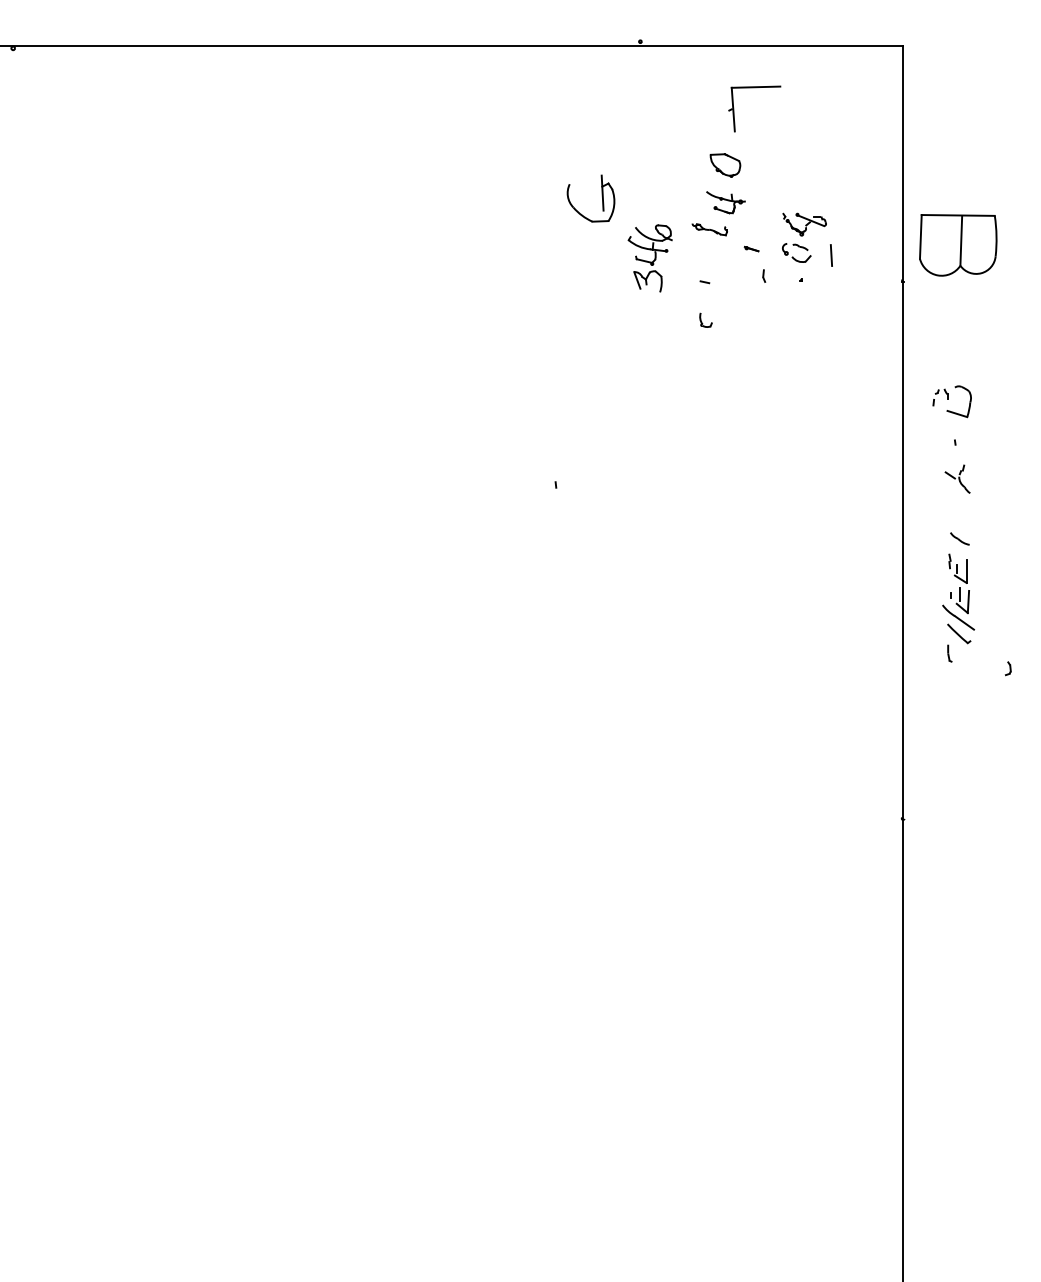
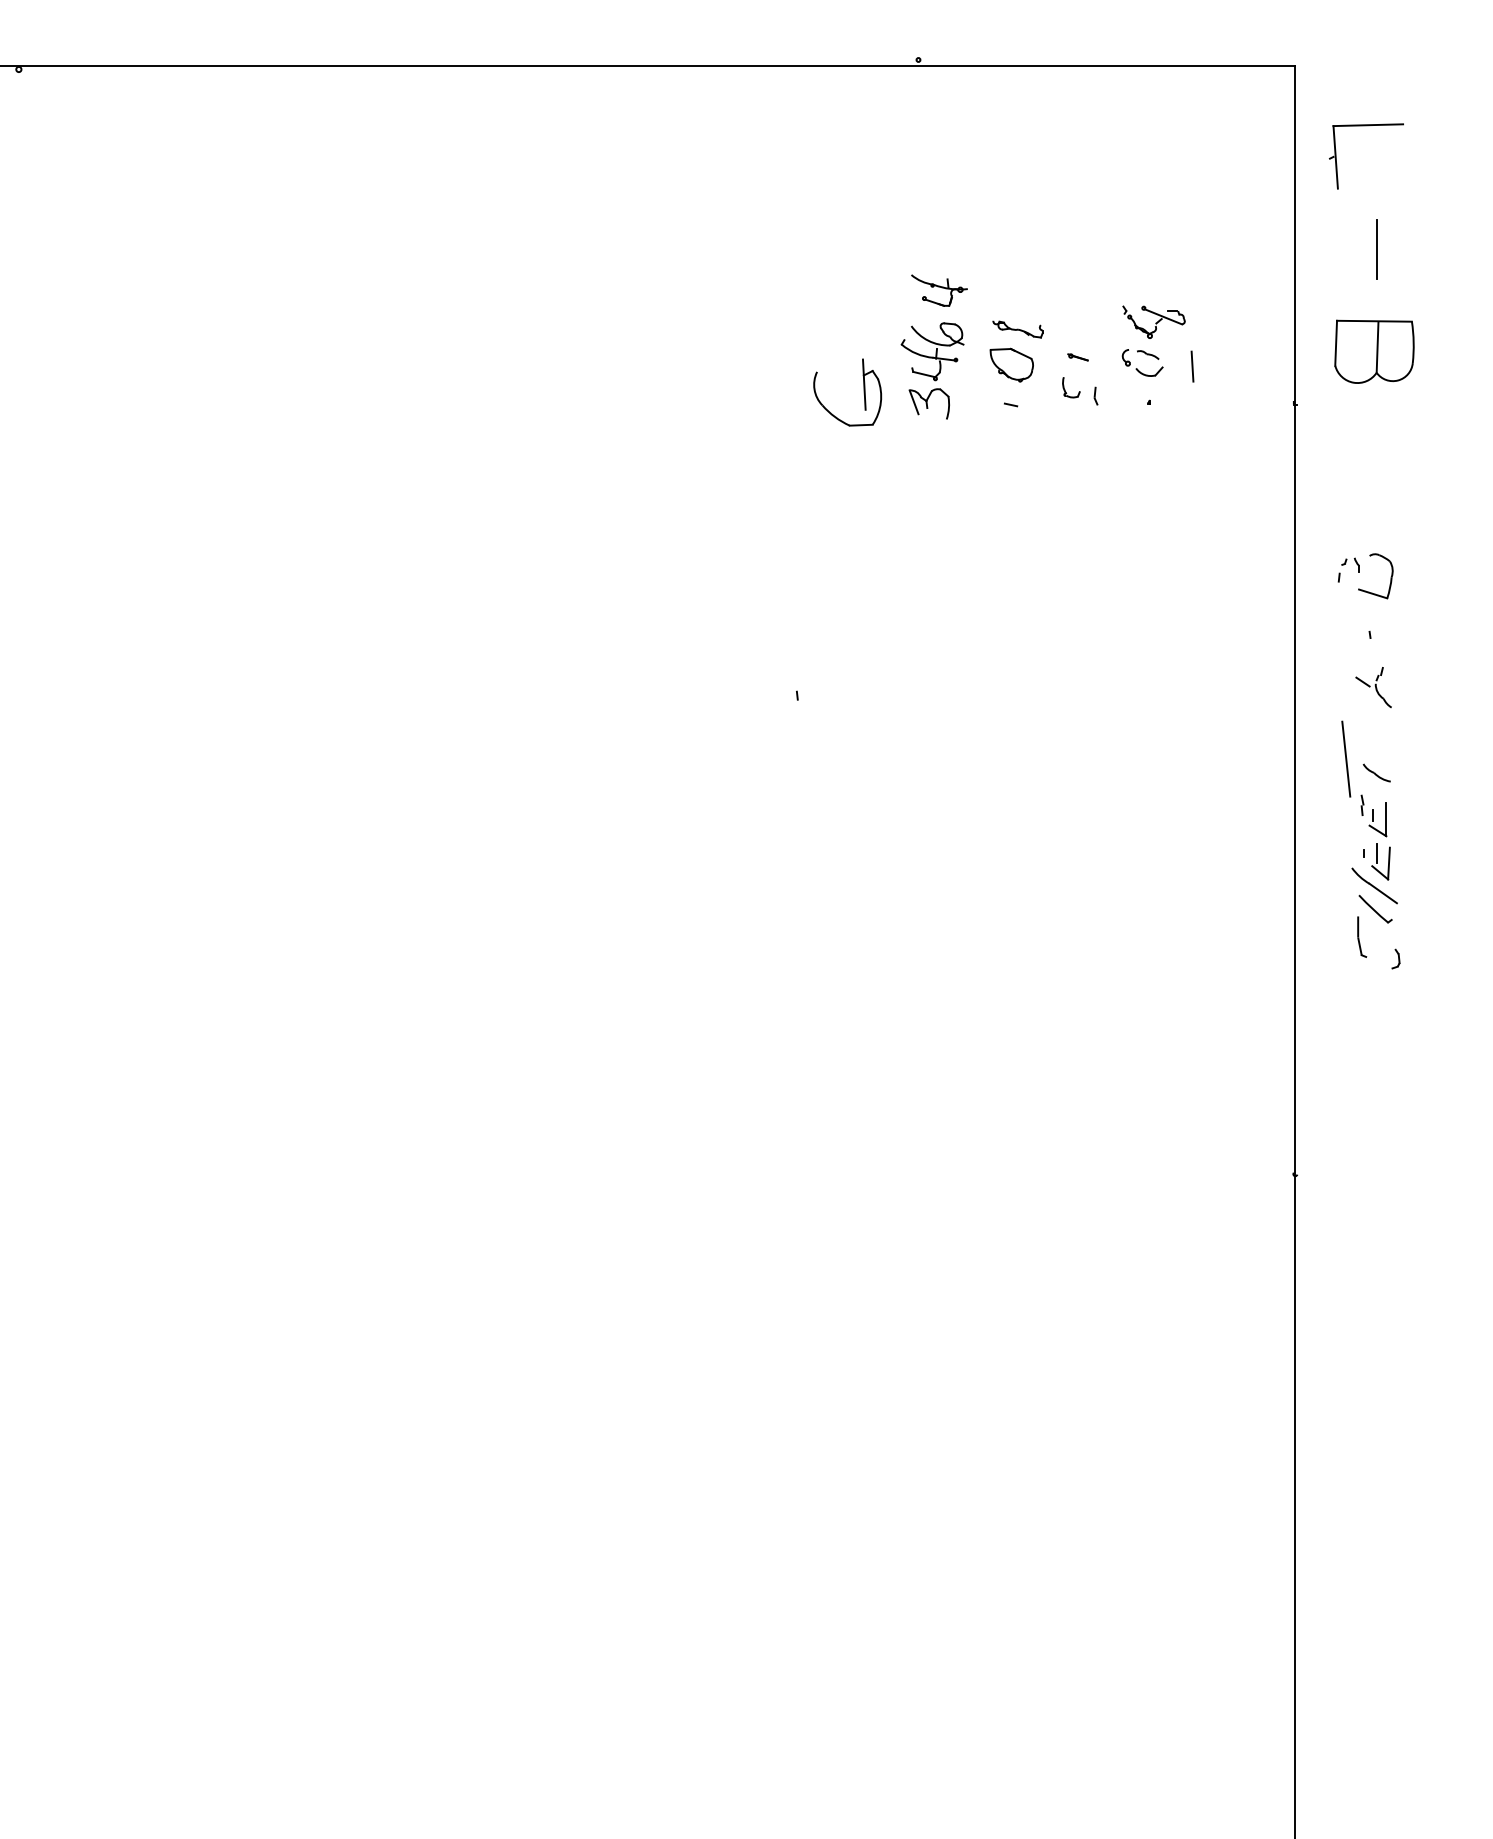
part: (754, 88) -> (1366, 127), moved
part: (725, 165) -> (1011, 365), moved
line: (959, 173) -> (1376, 248), added
part: (601, 196) -> (862, 389), moved
part: (725, 202) -> (938, 290), moved
part: (958, 244) -> (1374, 350), size x0.71
part: (705, 319) -> (1070, 386), moved
line: (938, 529) -> (1346, 759), added
part: (949, 653) -> (1361, 937), size x1.67
part: (1008, 668) -> (1396, 958), moved

